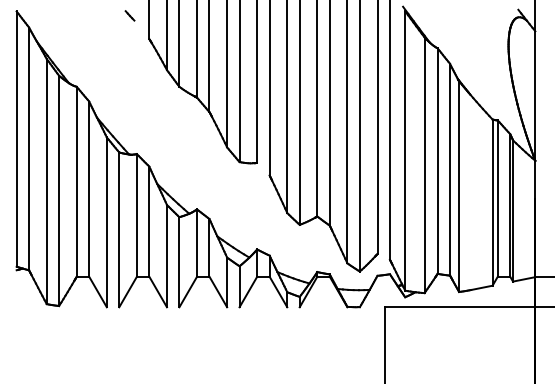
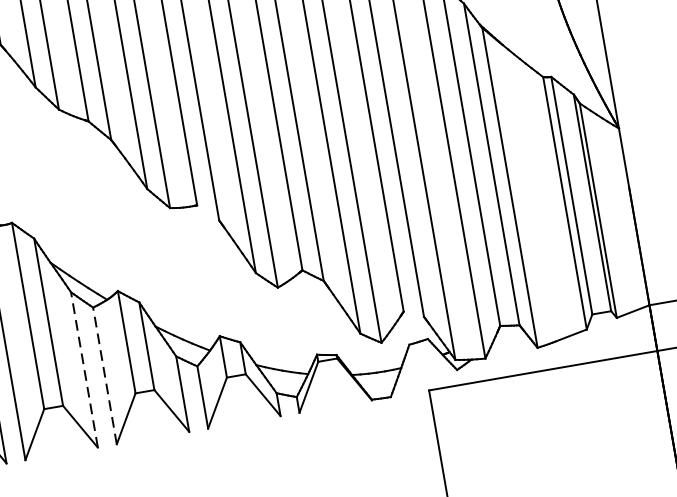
line: (166, 255) -> (83, 369), solid -> dashed
line: (179, 261) -> (104, 374), solid -> dashed

